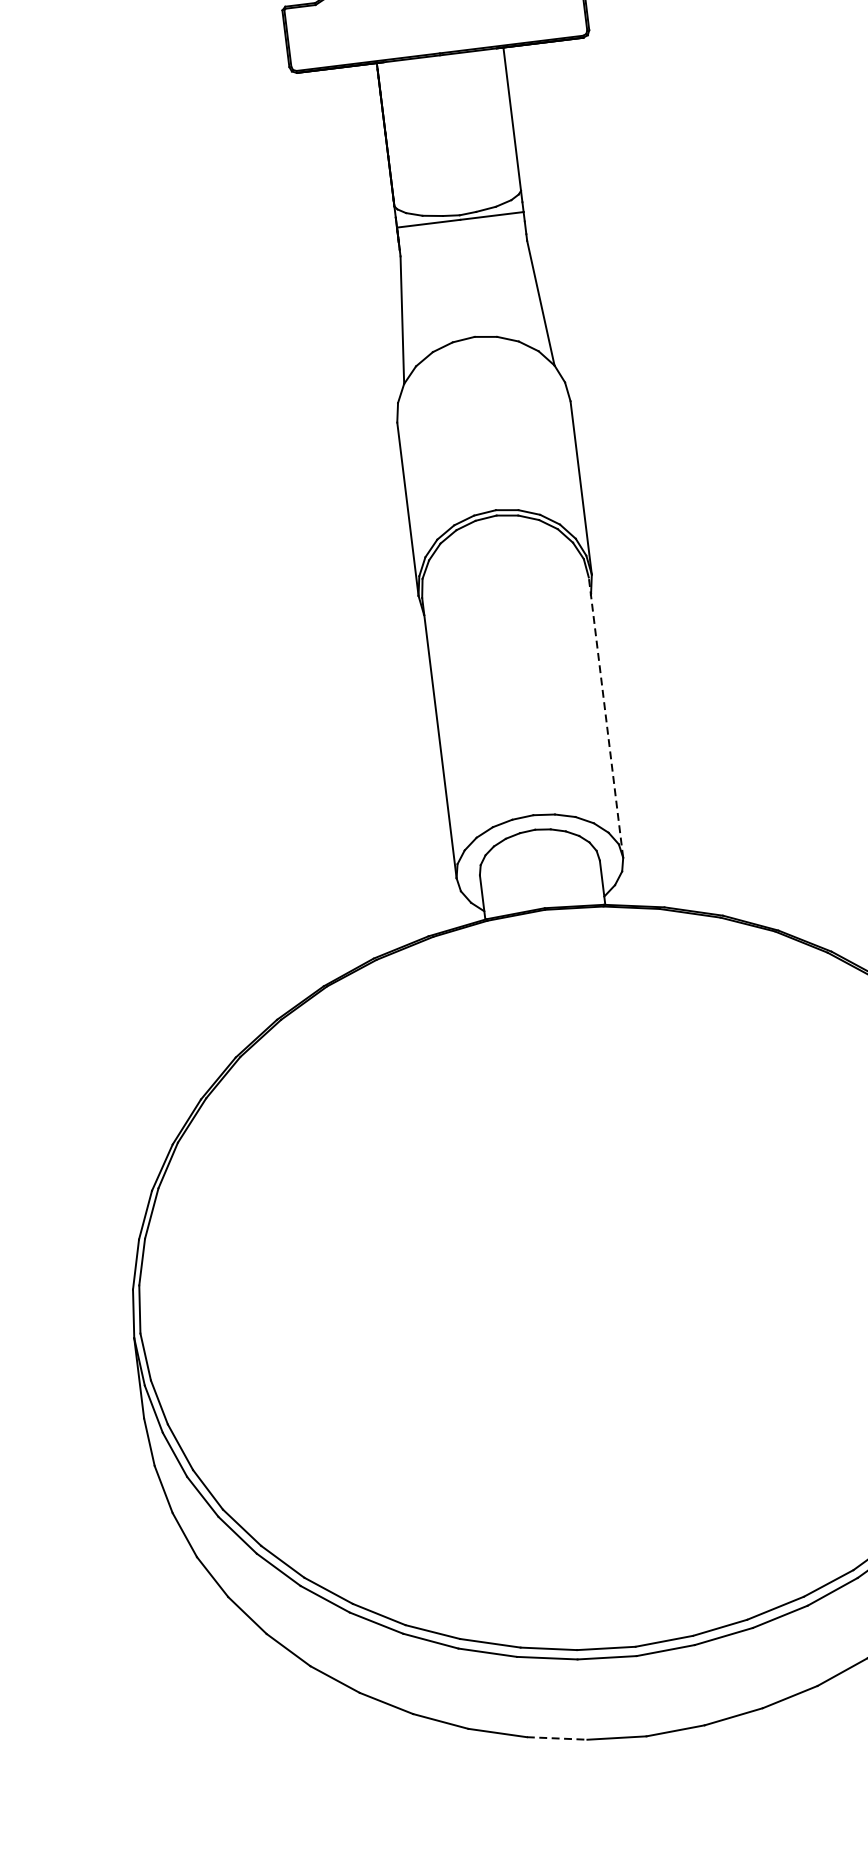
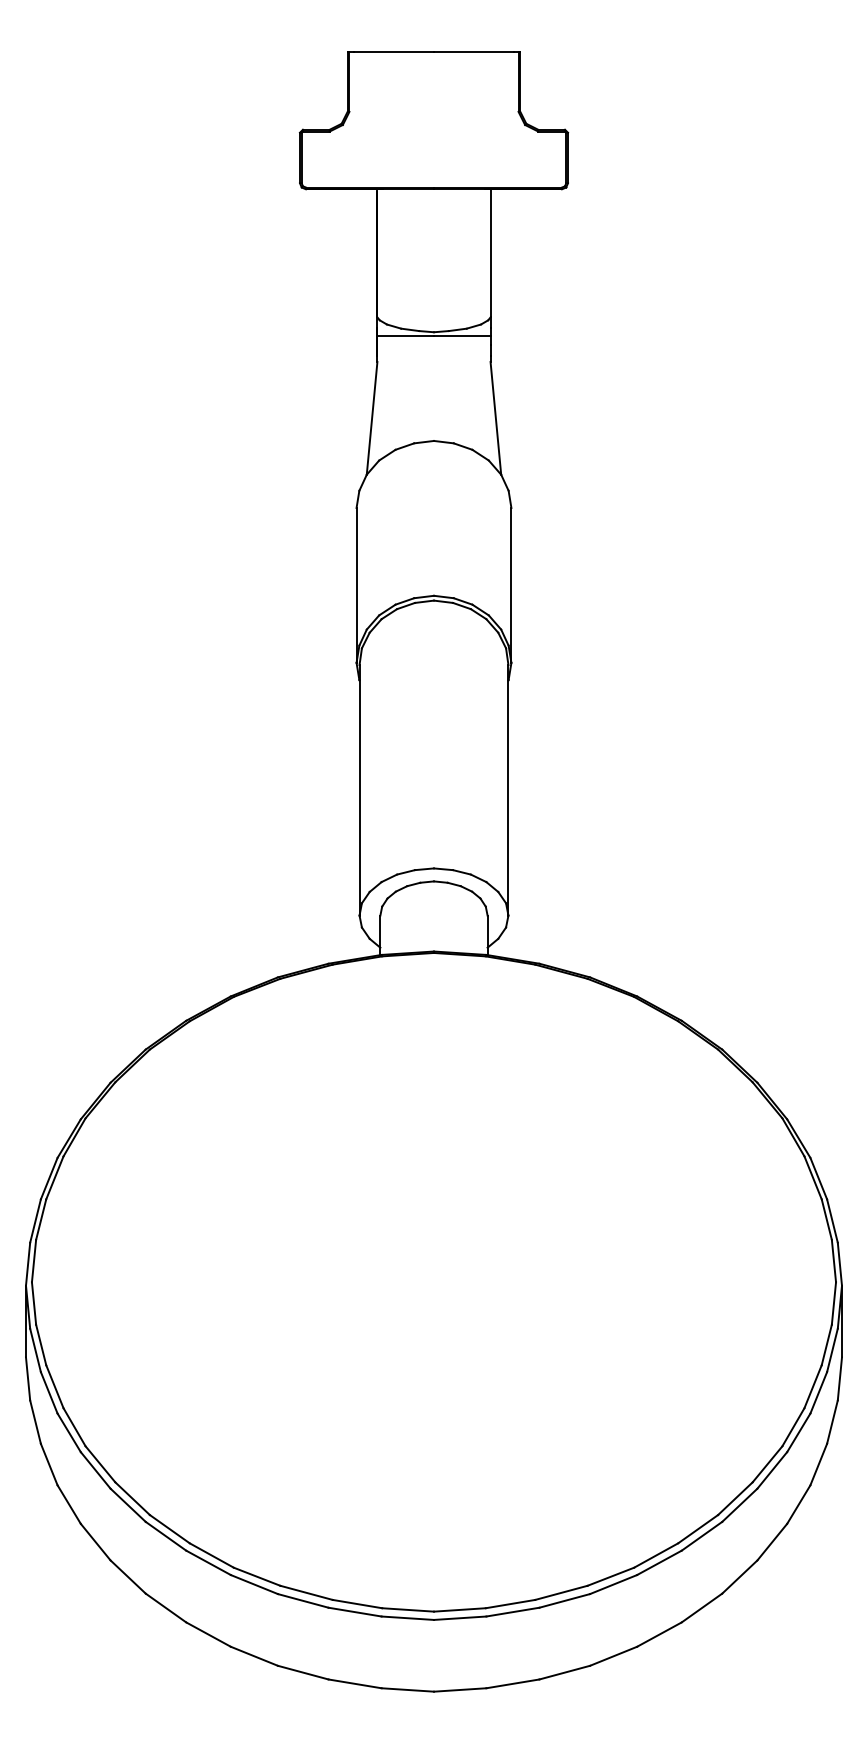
line: (605, 716) -> (508, 789), dashed -> solid
line: (557, 1737) -> (355, 1683), dashed -> solid

